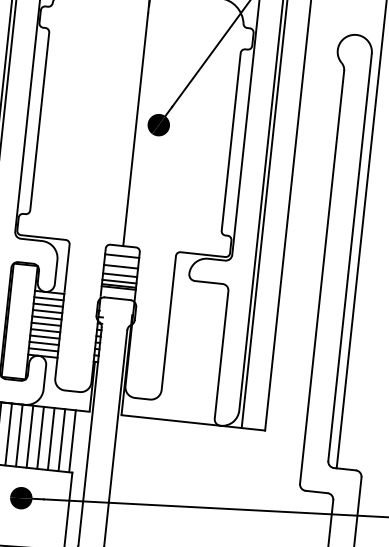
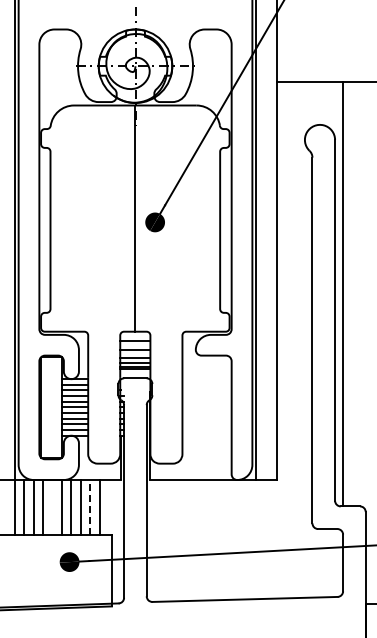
line: (8, 434) -> (52, 507), removed
line: (51, 437) -> (90, 506), solid -> dashed
line: (72, 441) -> (109, 507), removed

